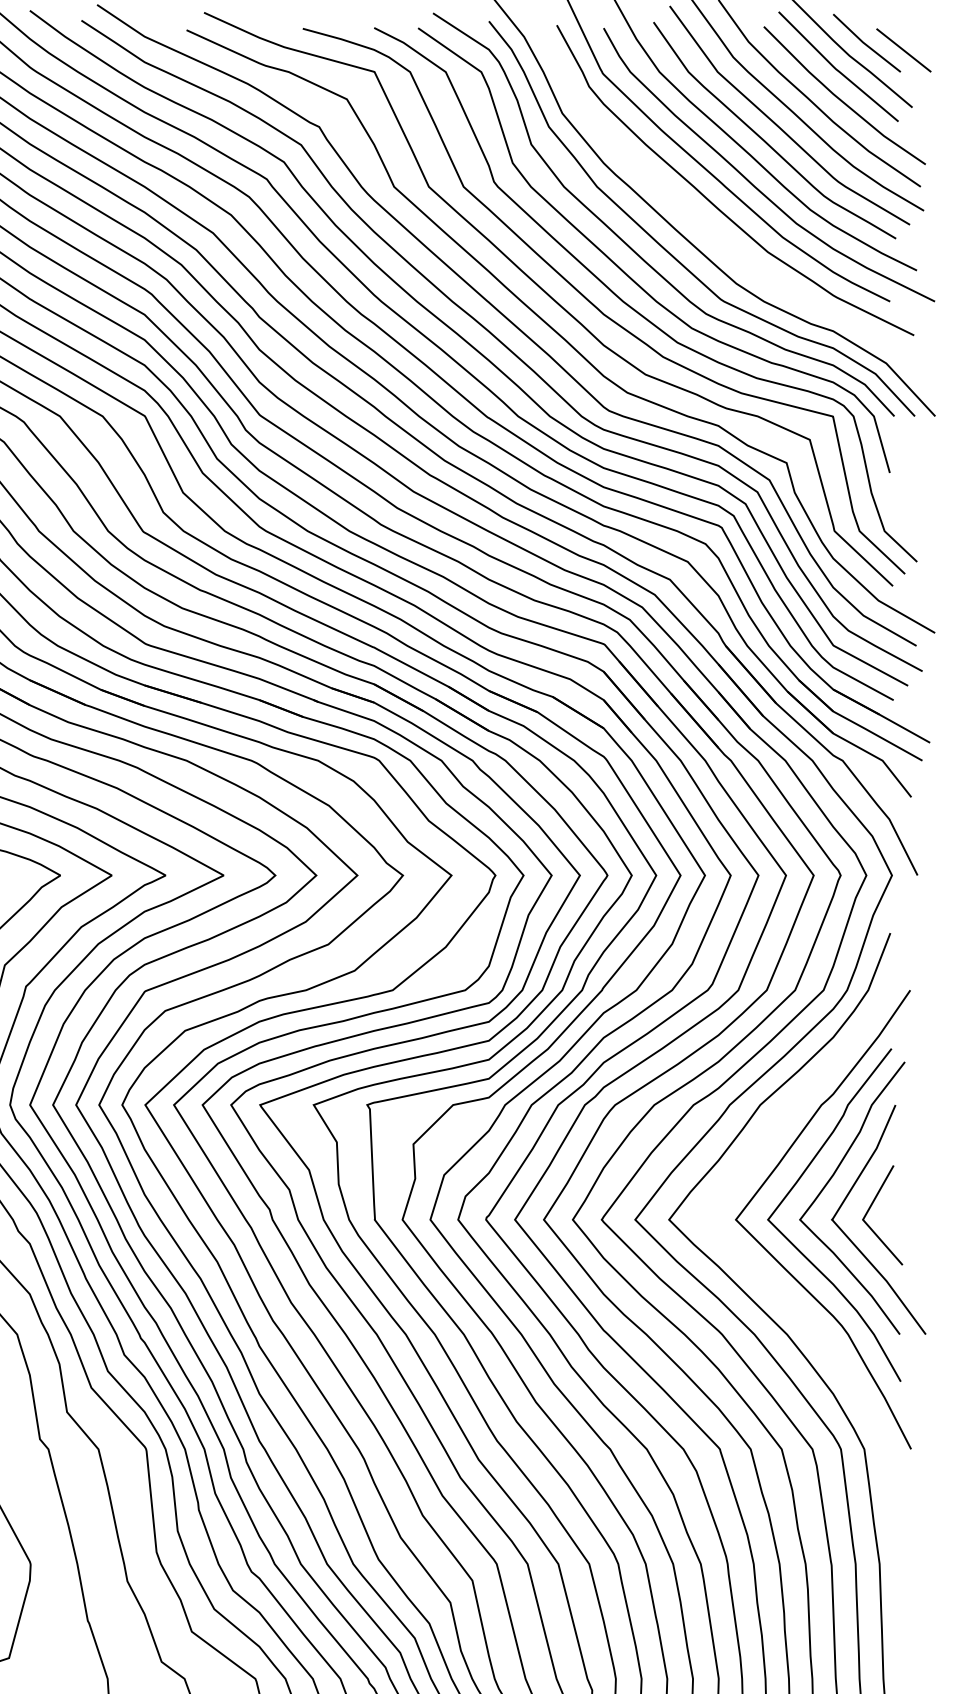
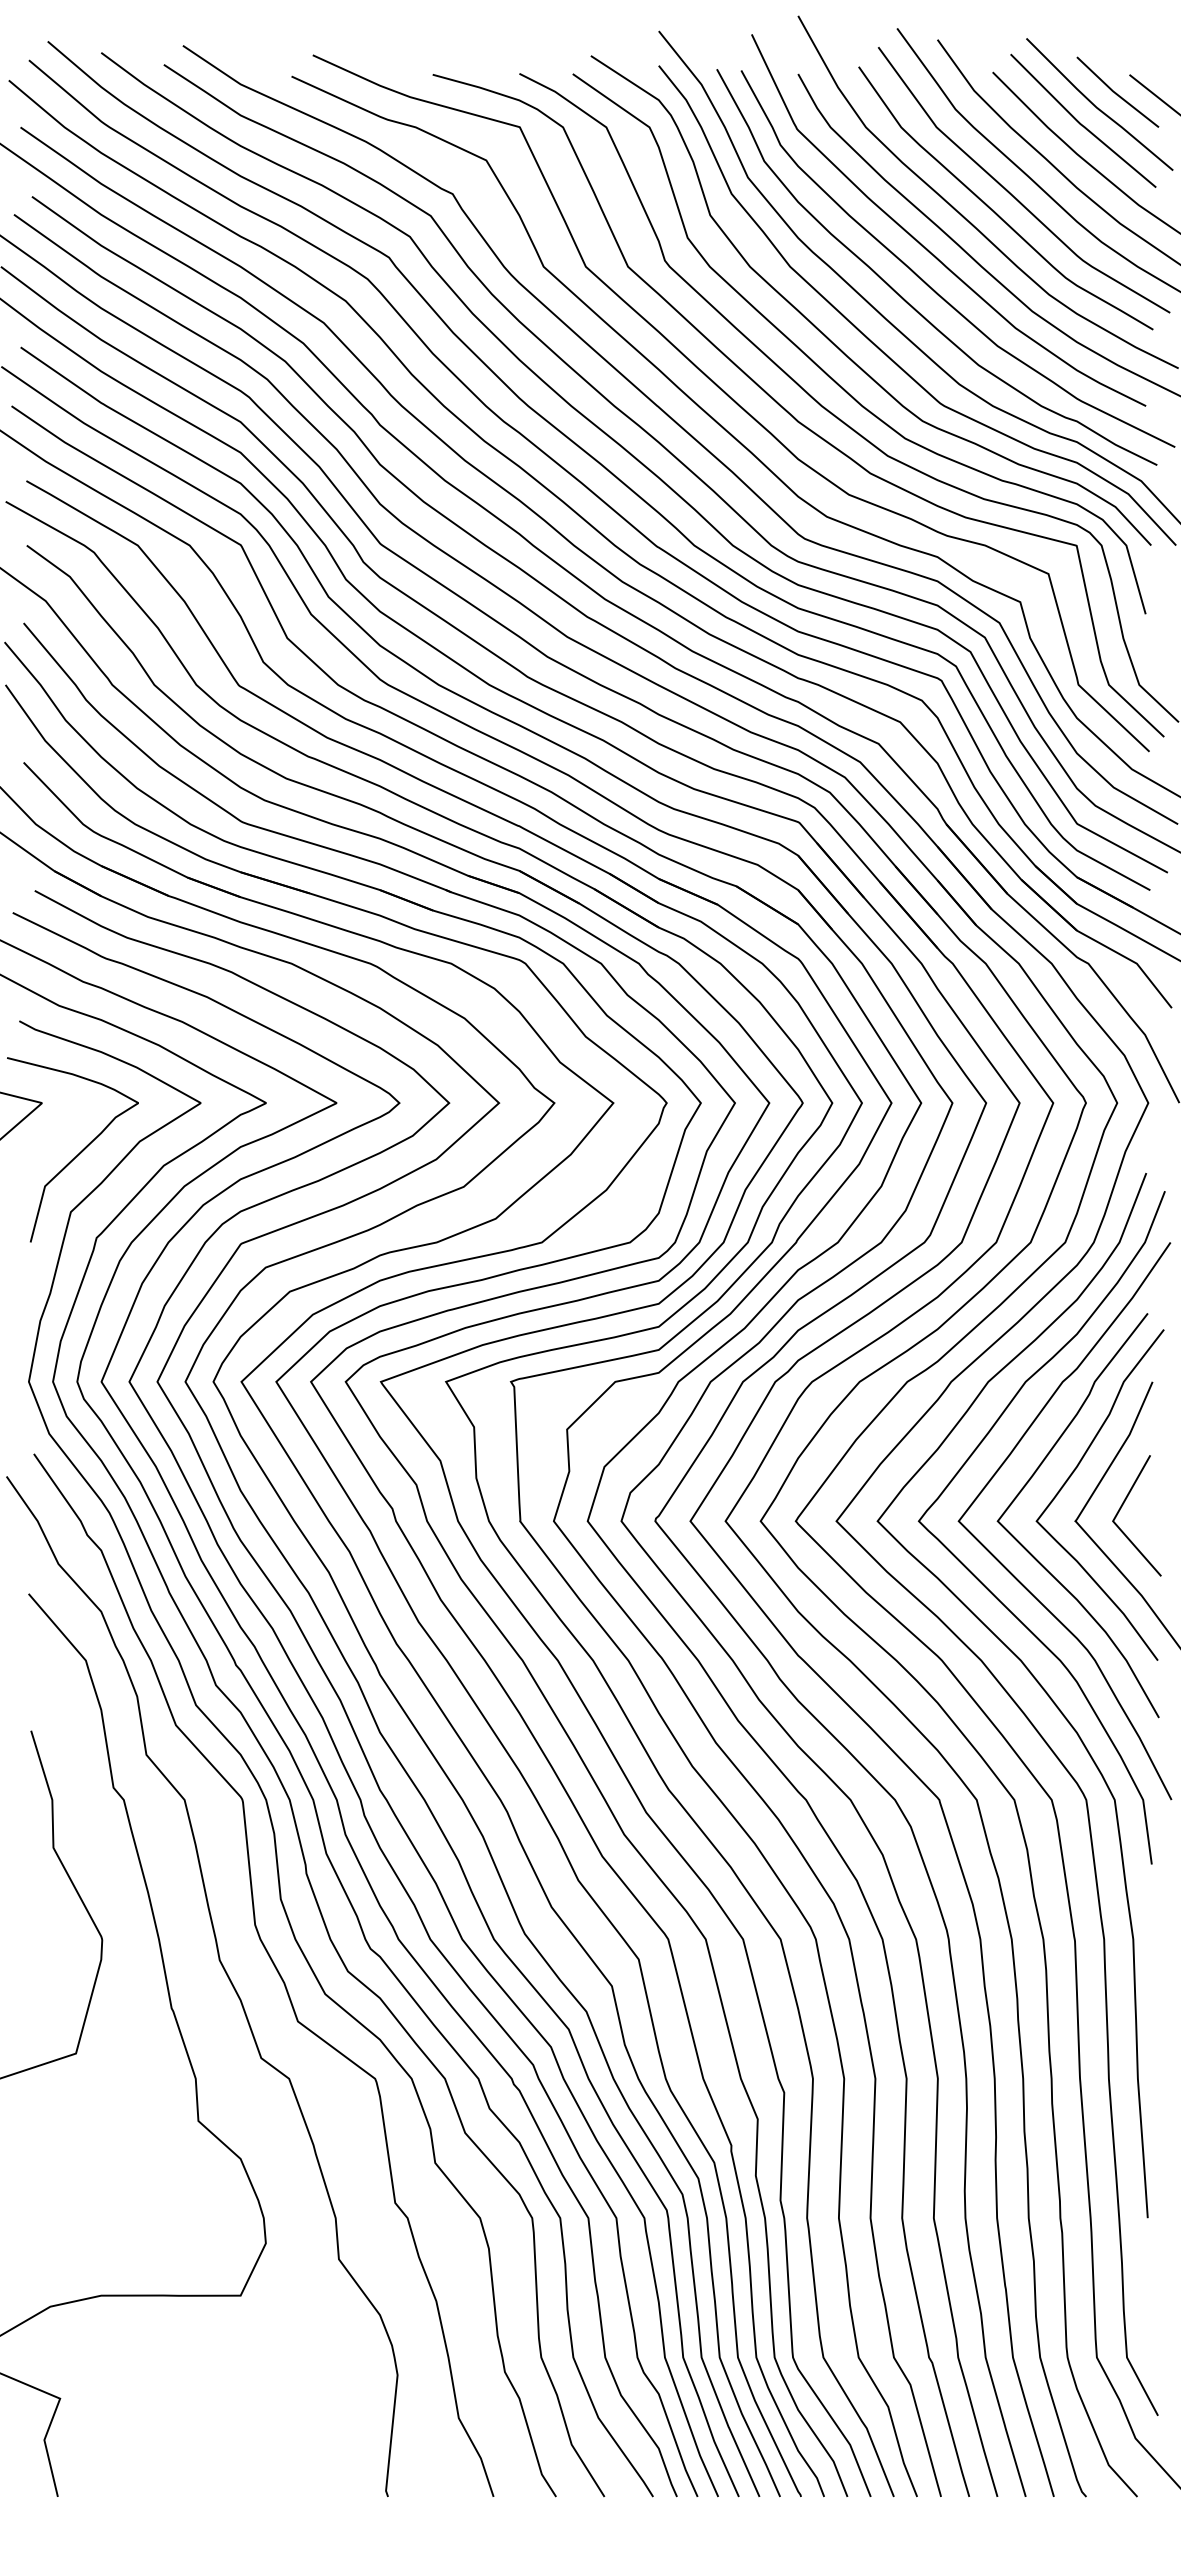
curve: (691, 212) -> (904, 298), added
curve: (757, 1271) -> (984, 1584), added

